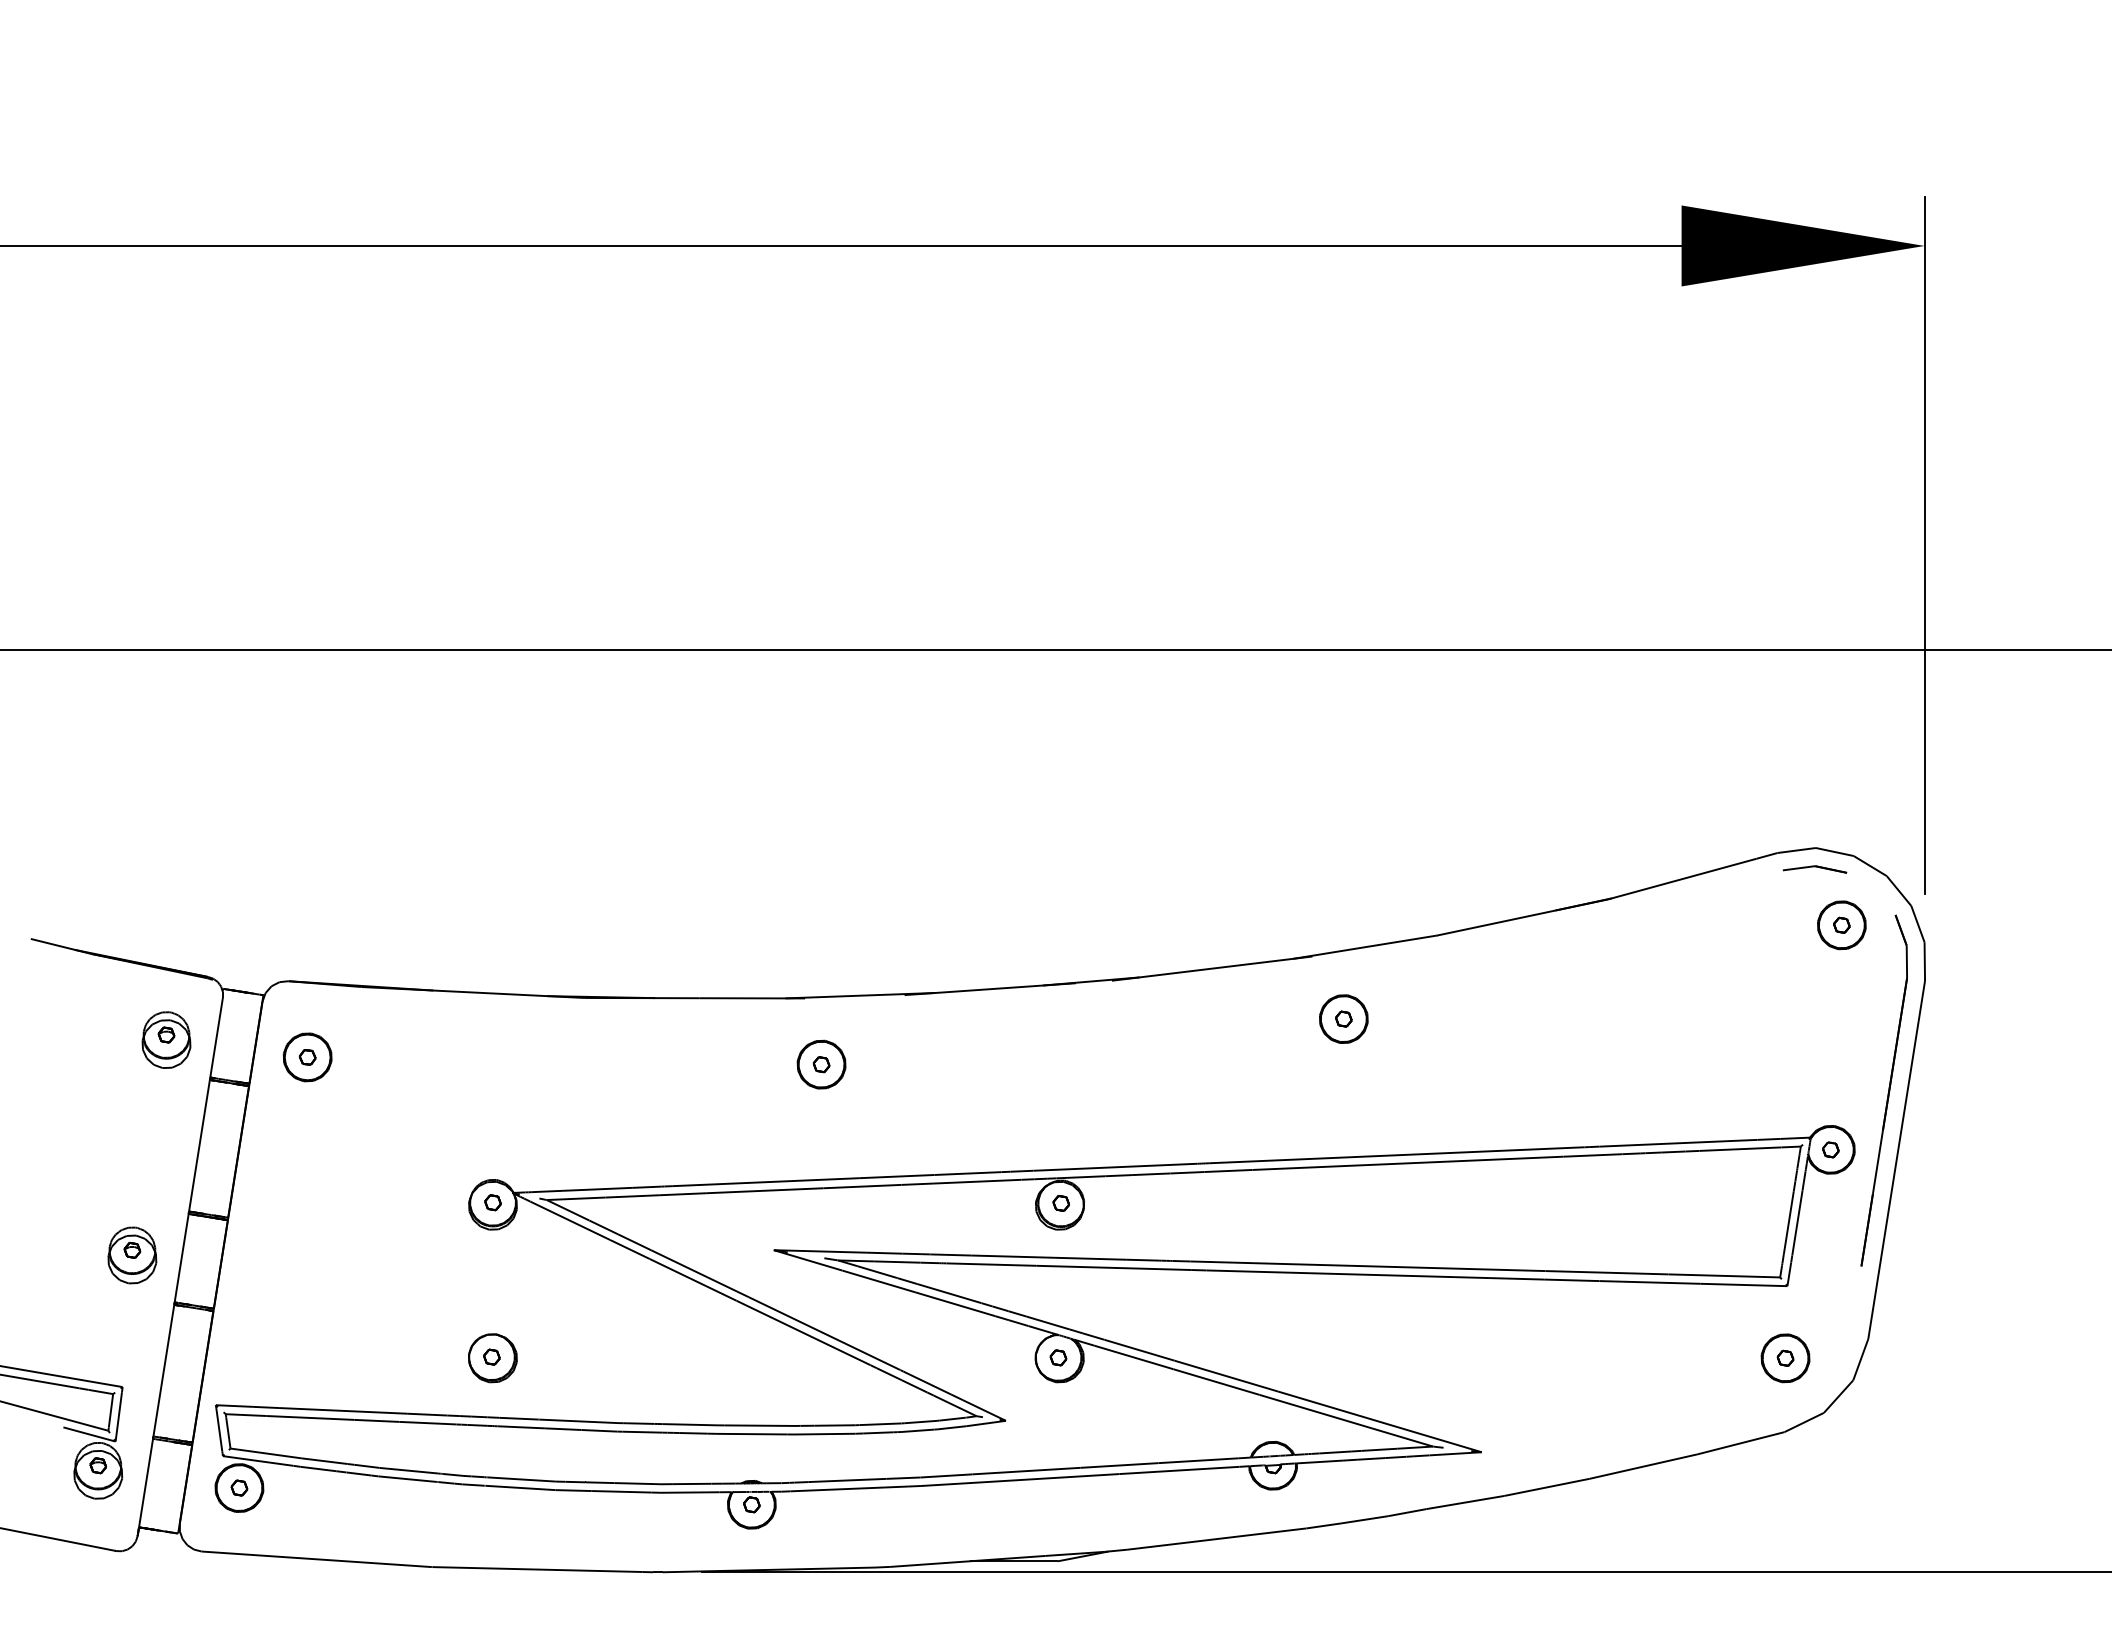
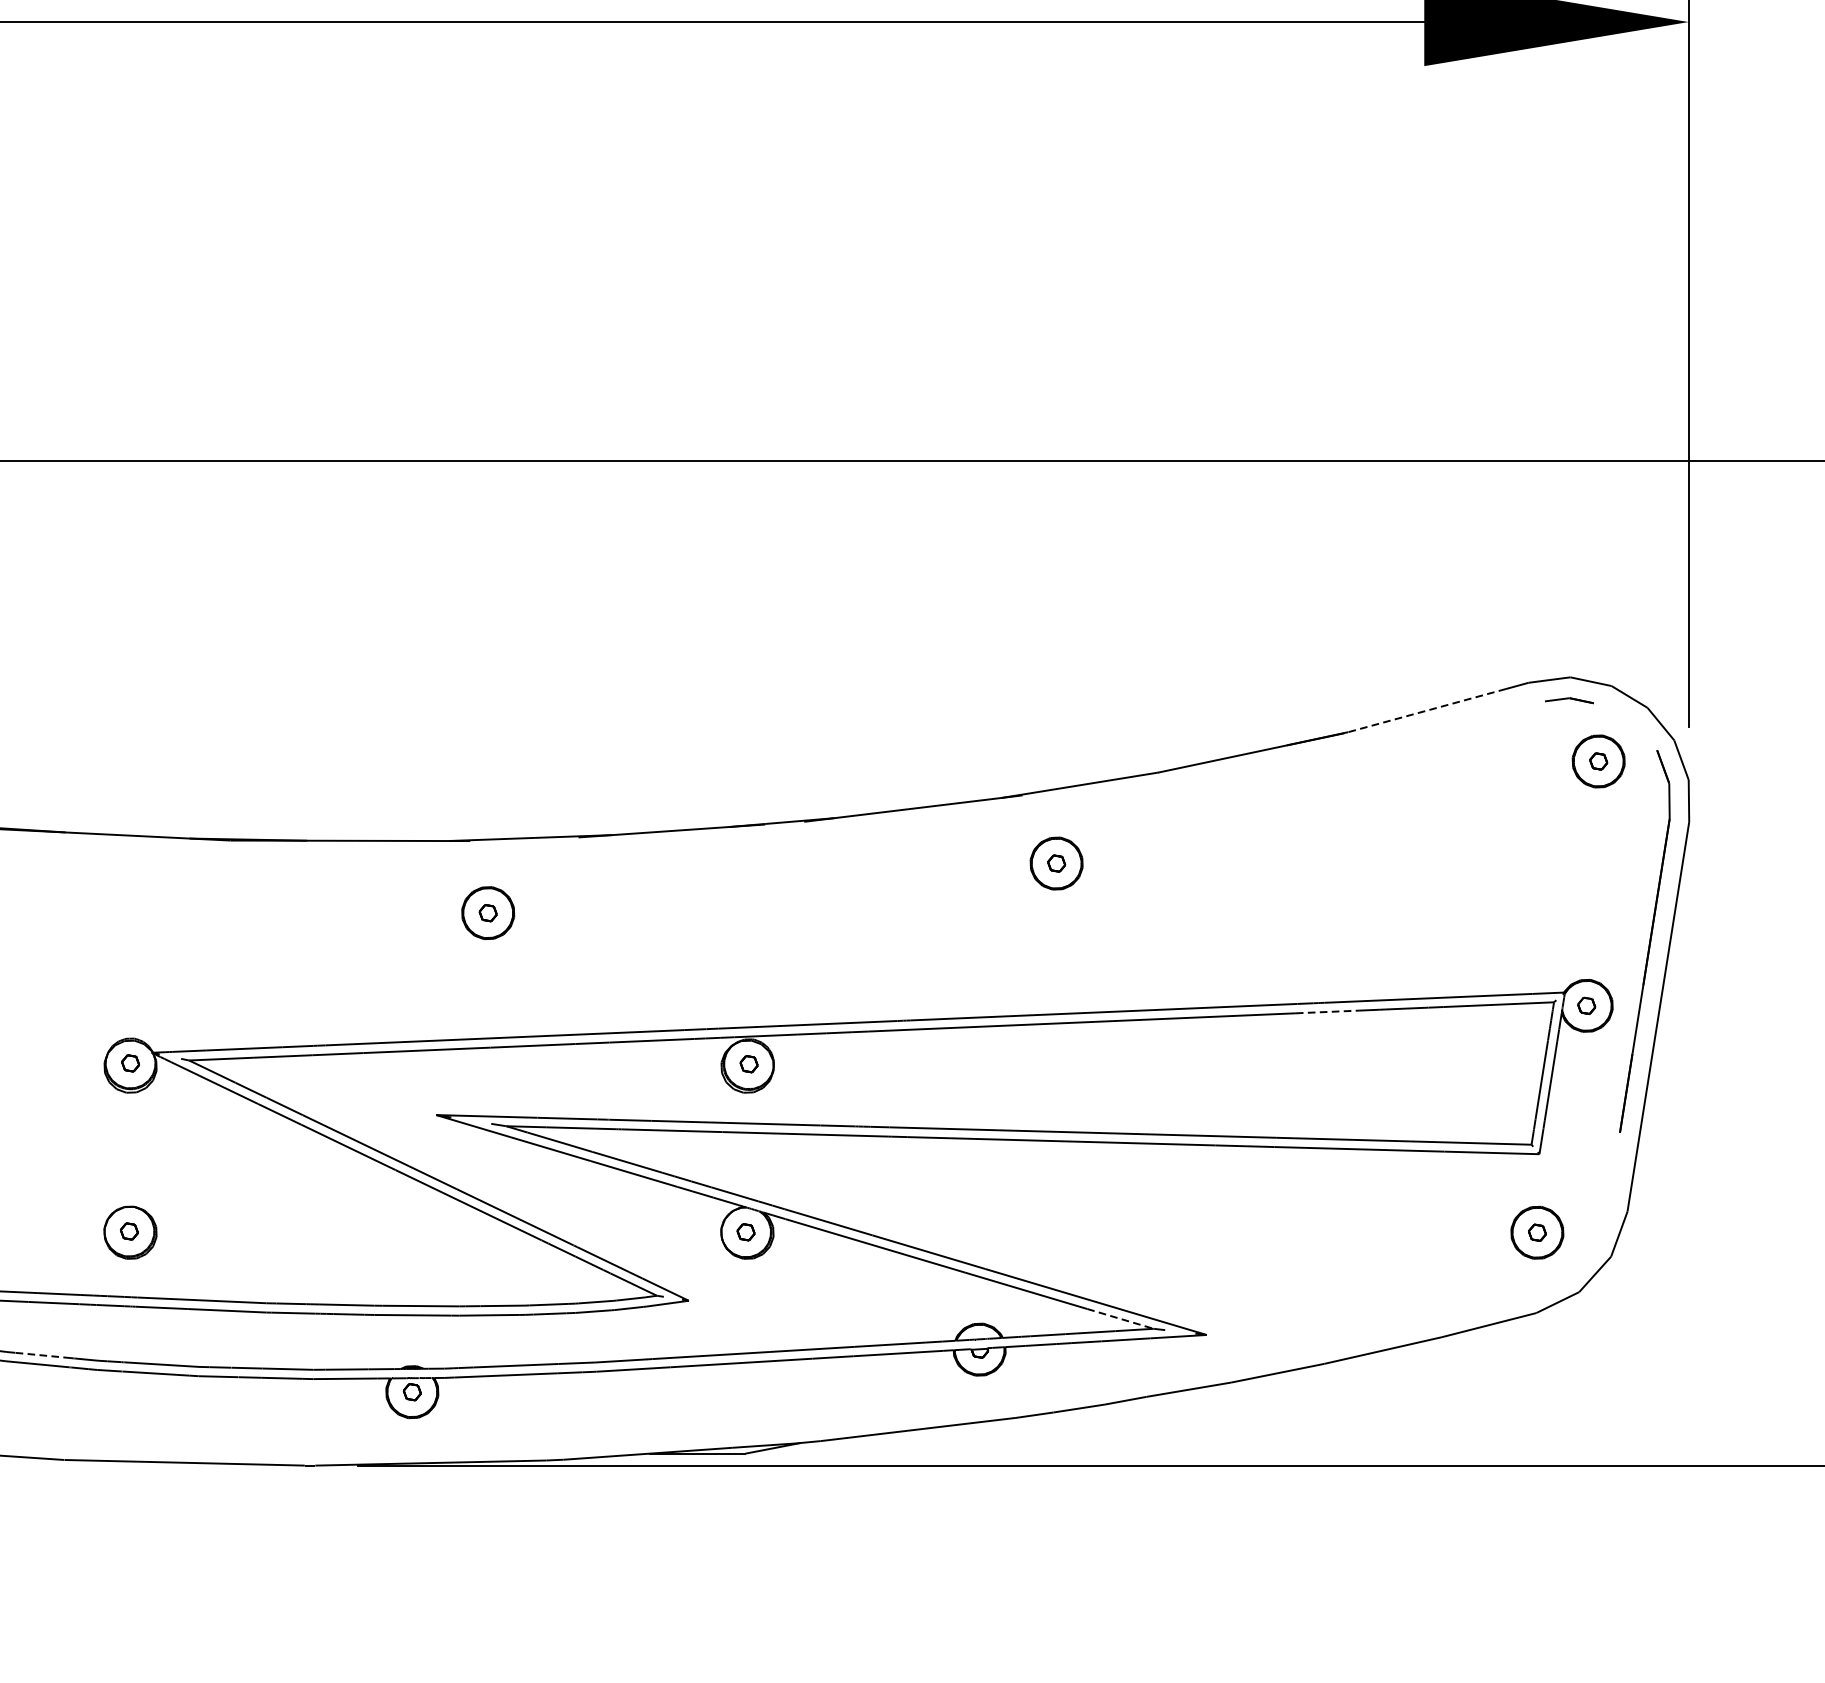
part: (1814, 869) -> (1568, 700), size x0.7
line: (1681, 879) -> (1424, 711), solid -> dashed
line: (1593, 1155) -> (1328, 1012), solid -> dashed
line: (1402, 1437) -> (1120, 1318), solid -> dashed
line: (412, 1471) -> (42, 1355), solid -> dashed

